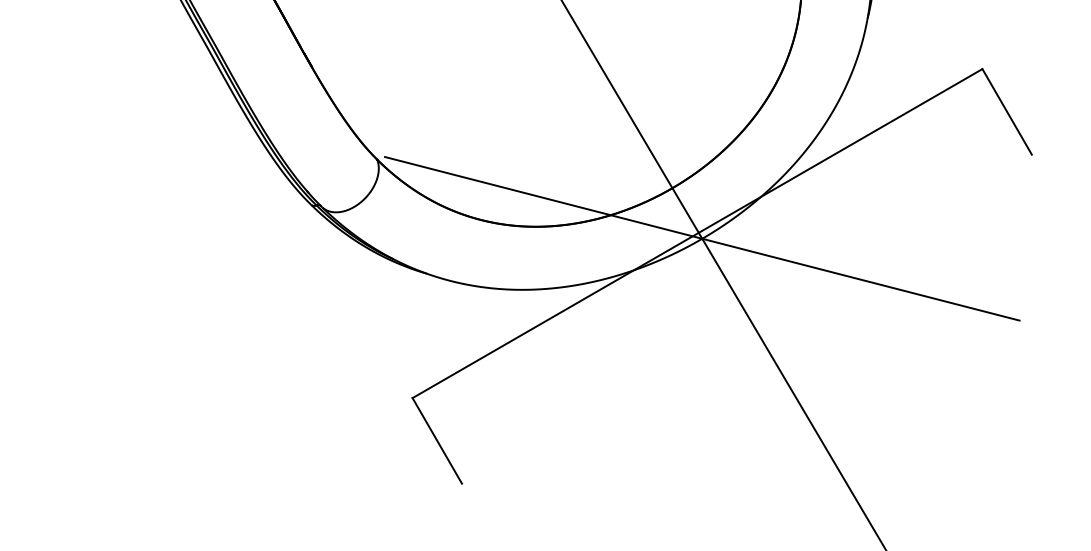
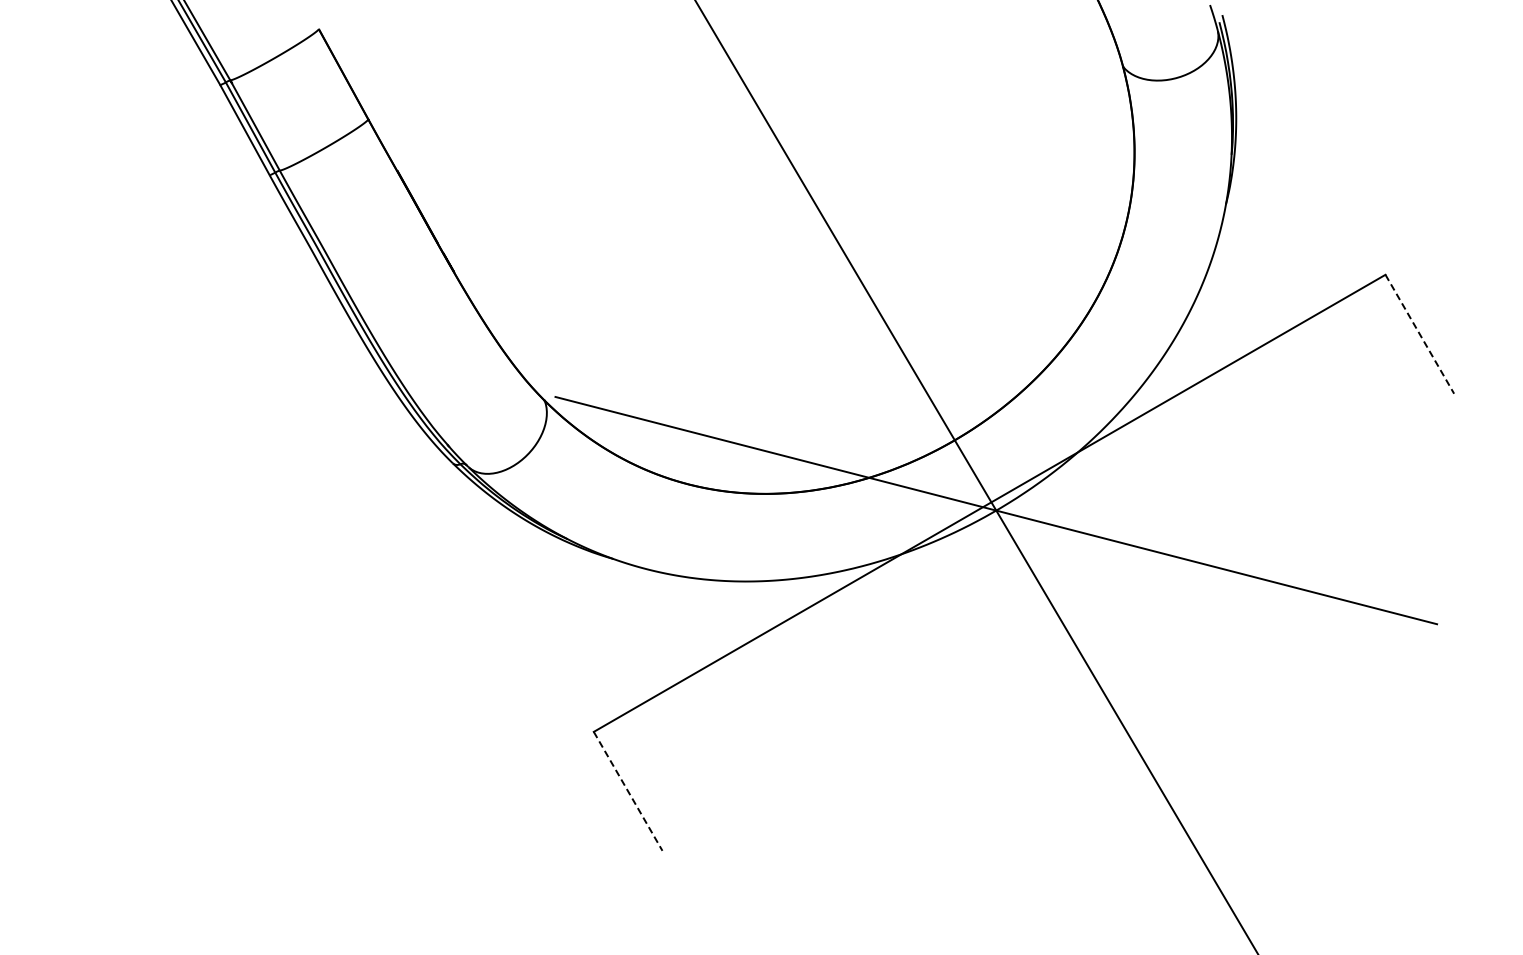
line: (1006, 112) -> (1419, 334), solid -> dashed
line: (437, 440) -> (628, 791), solid -> dashed

